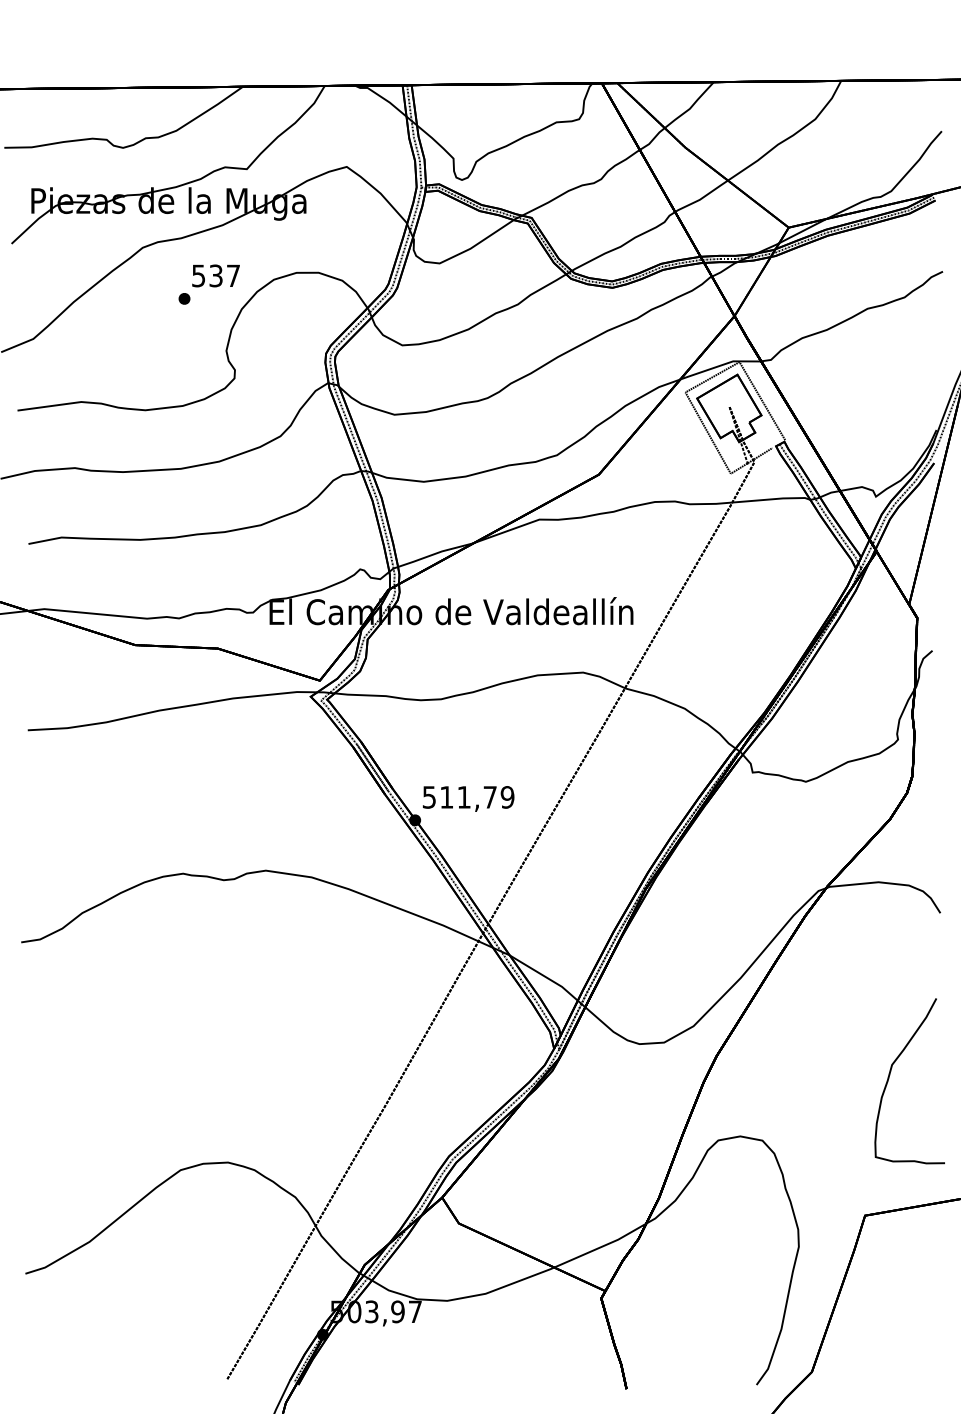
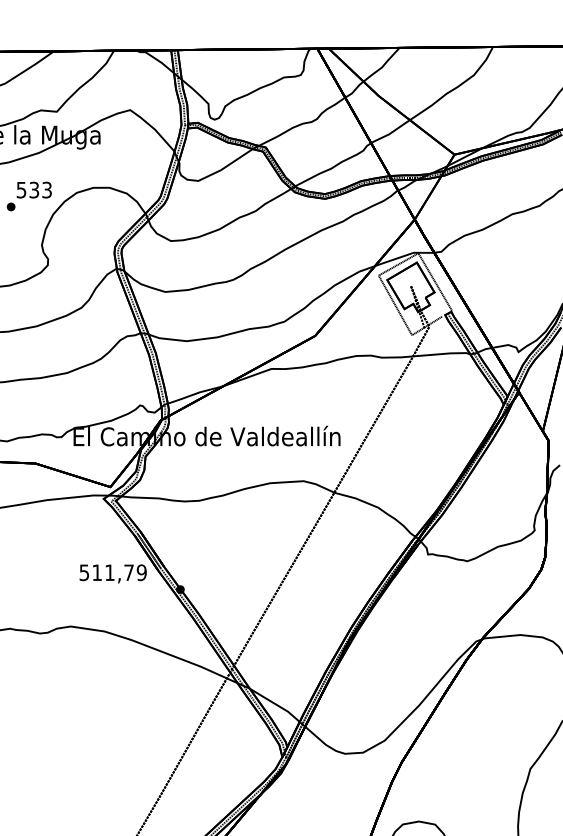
text: (233, 275) -> (47, 189), 537 -> 533
text: (468, 798) -> (113, 573), moved

